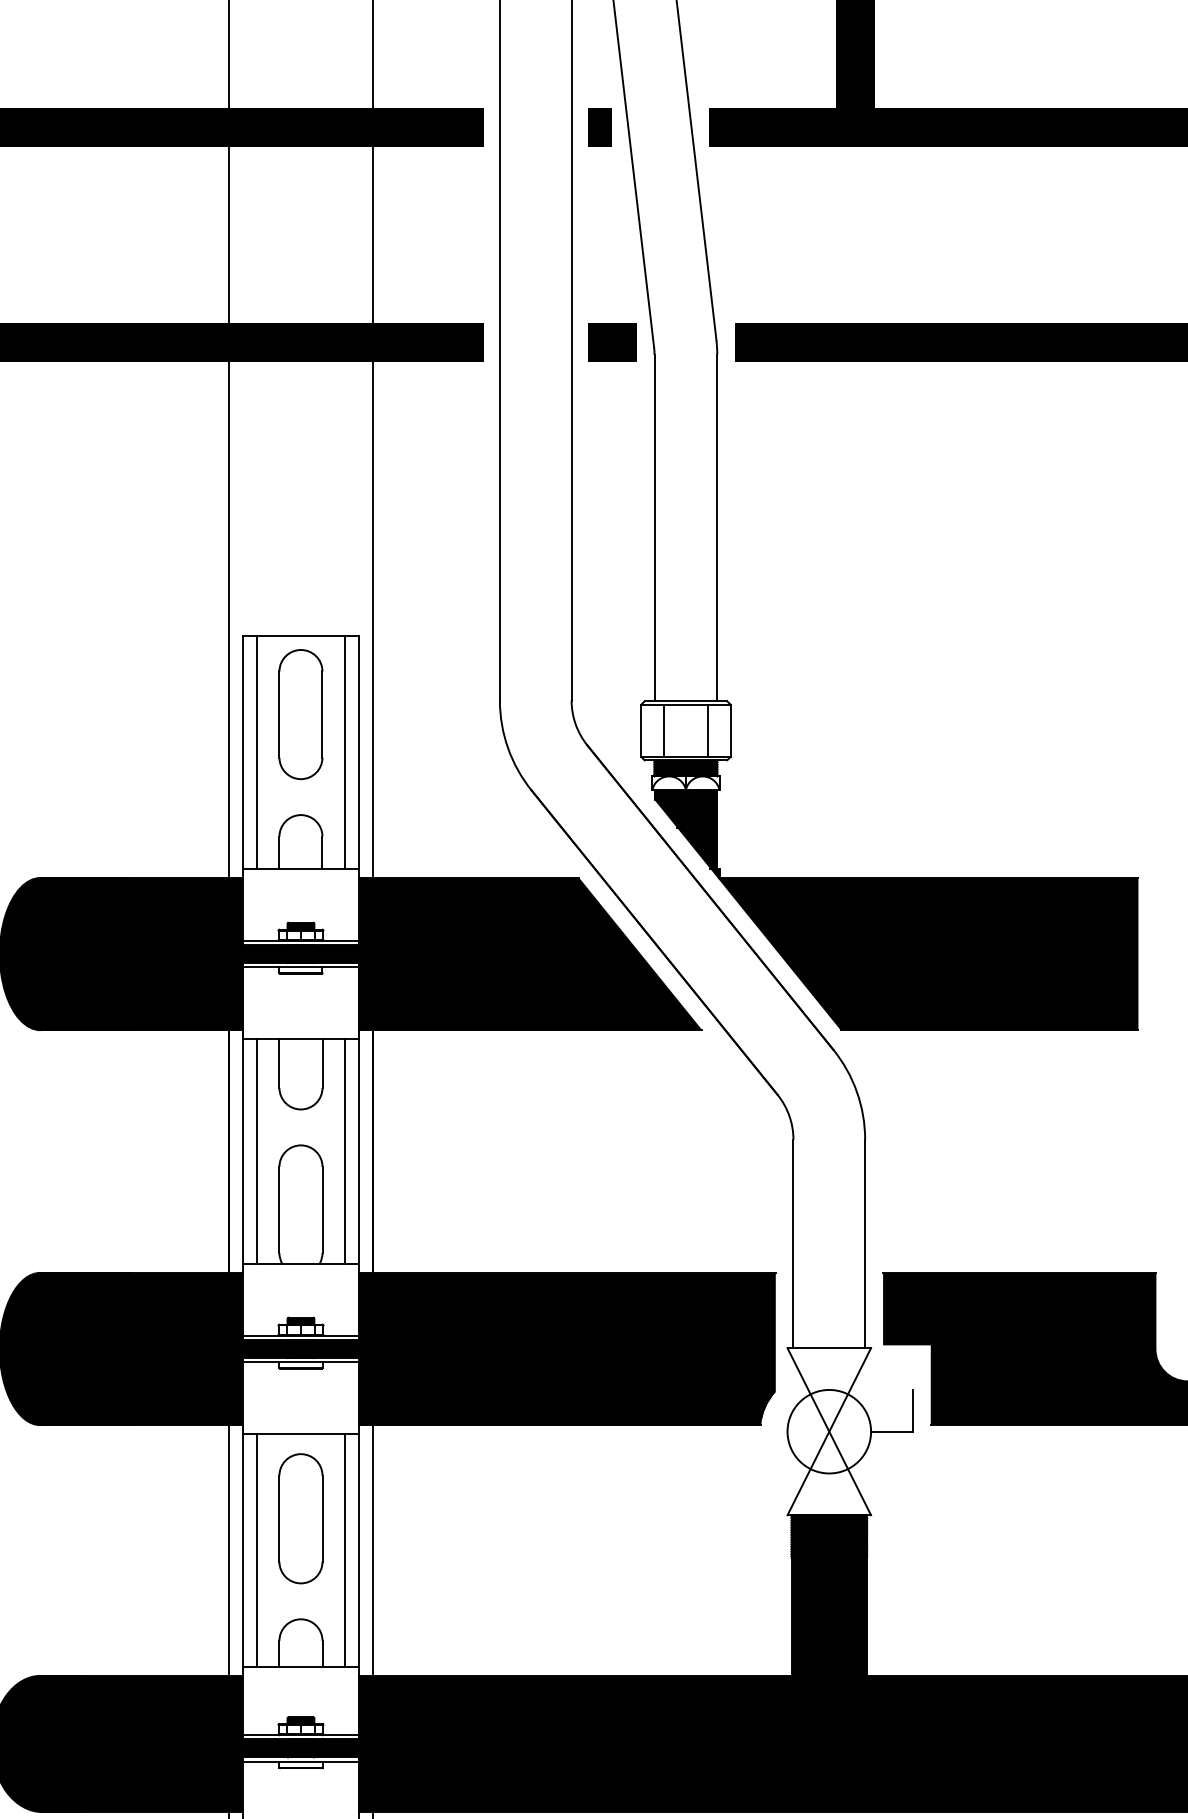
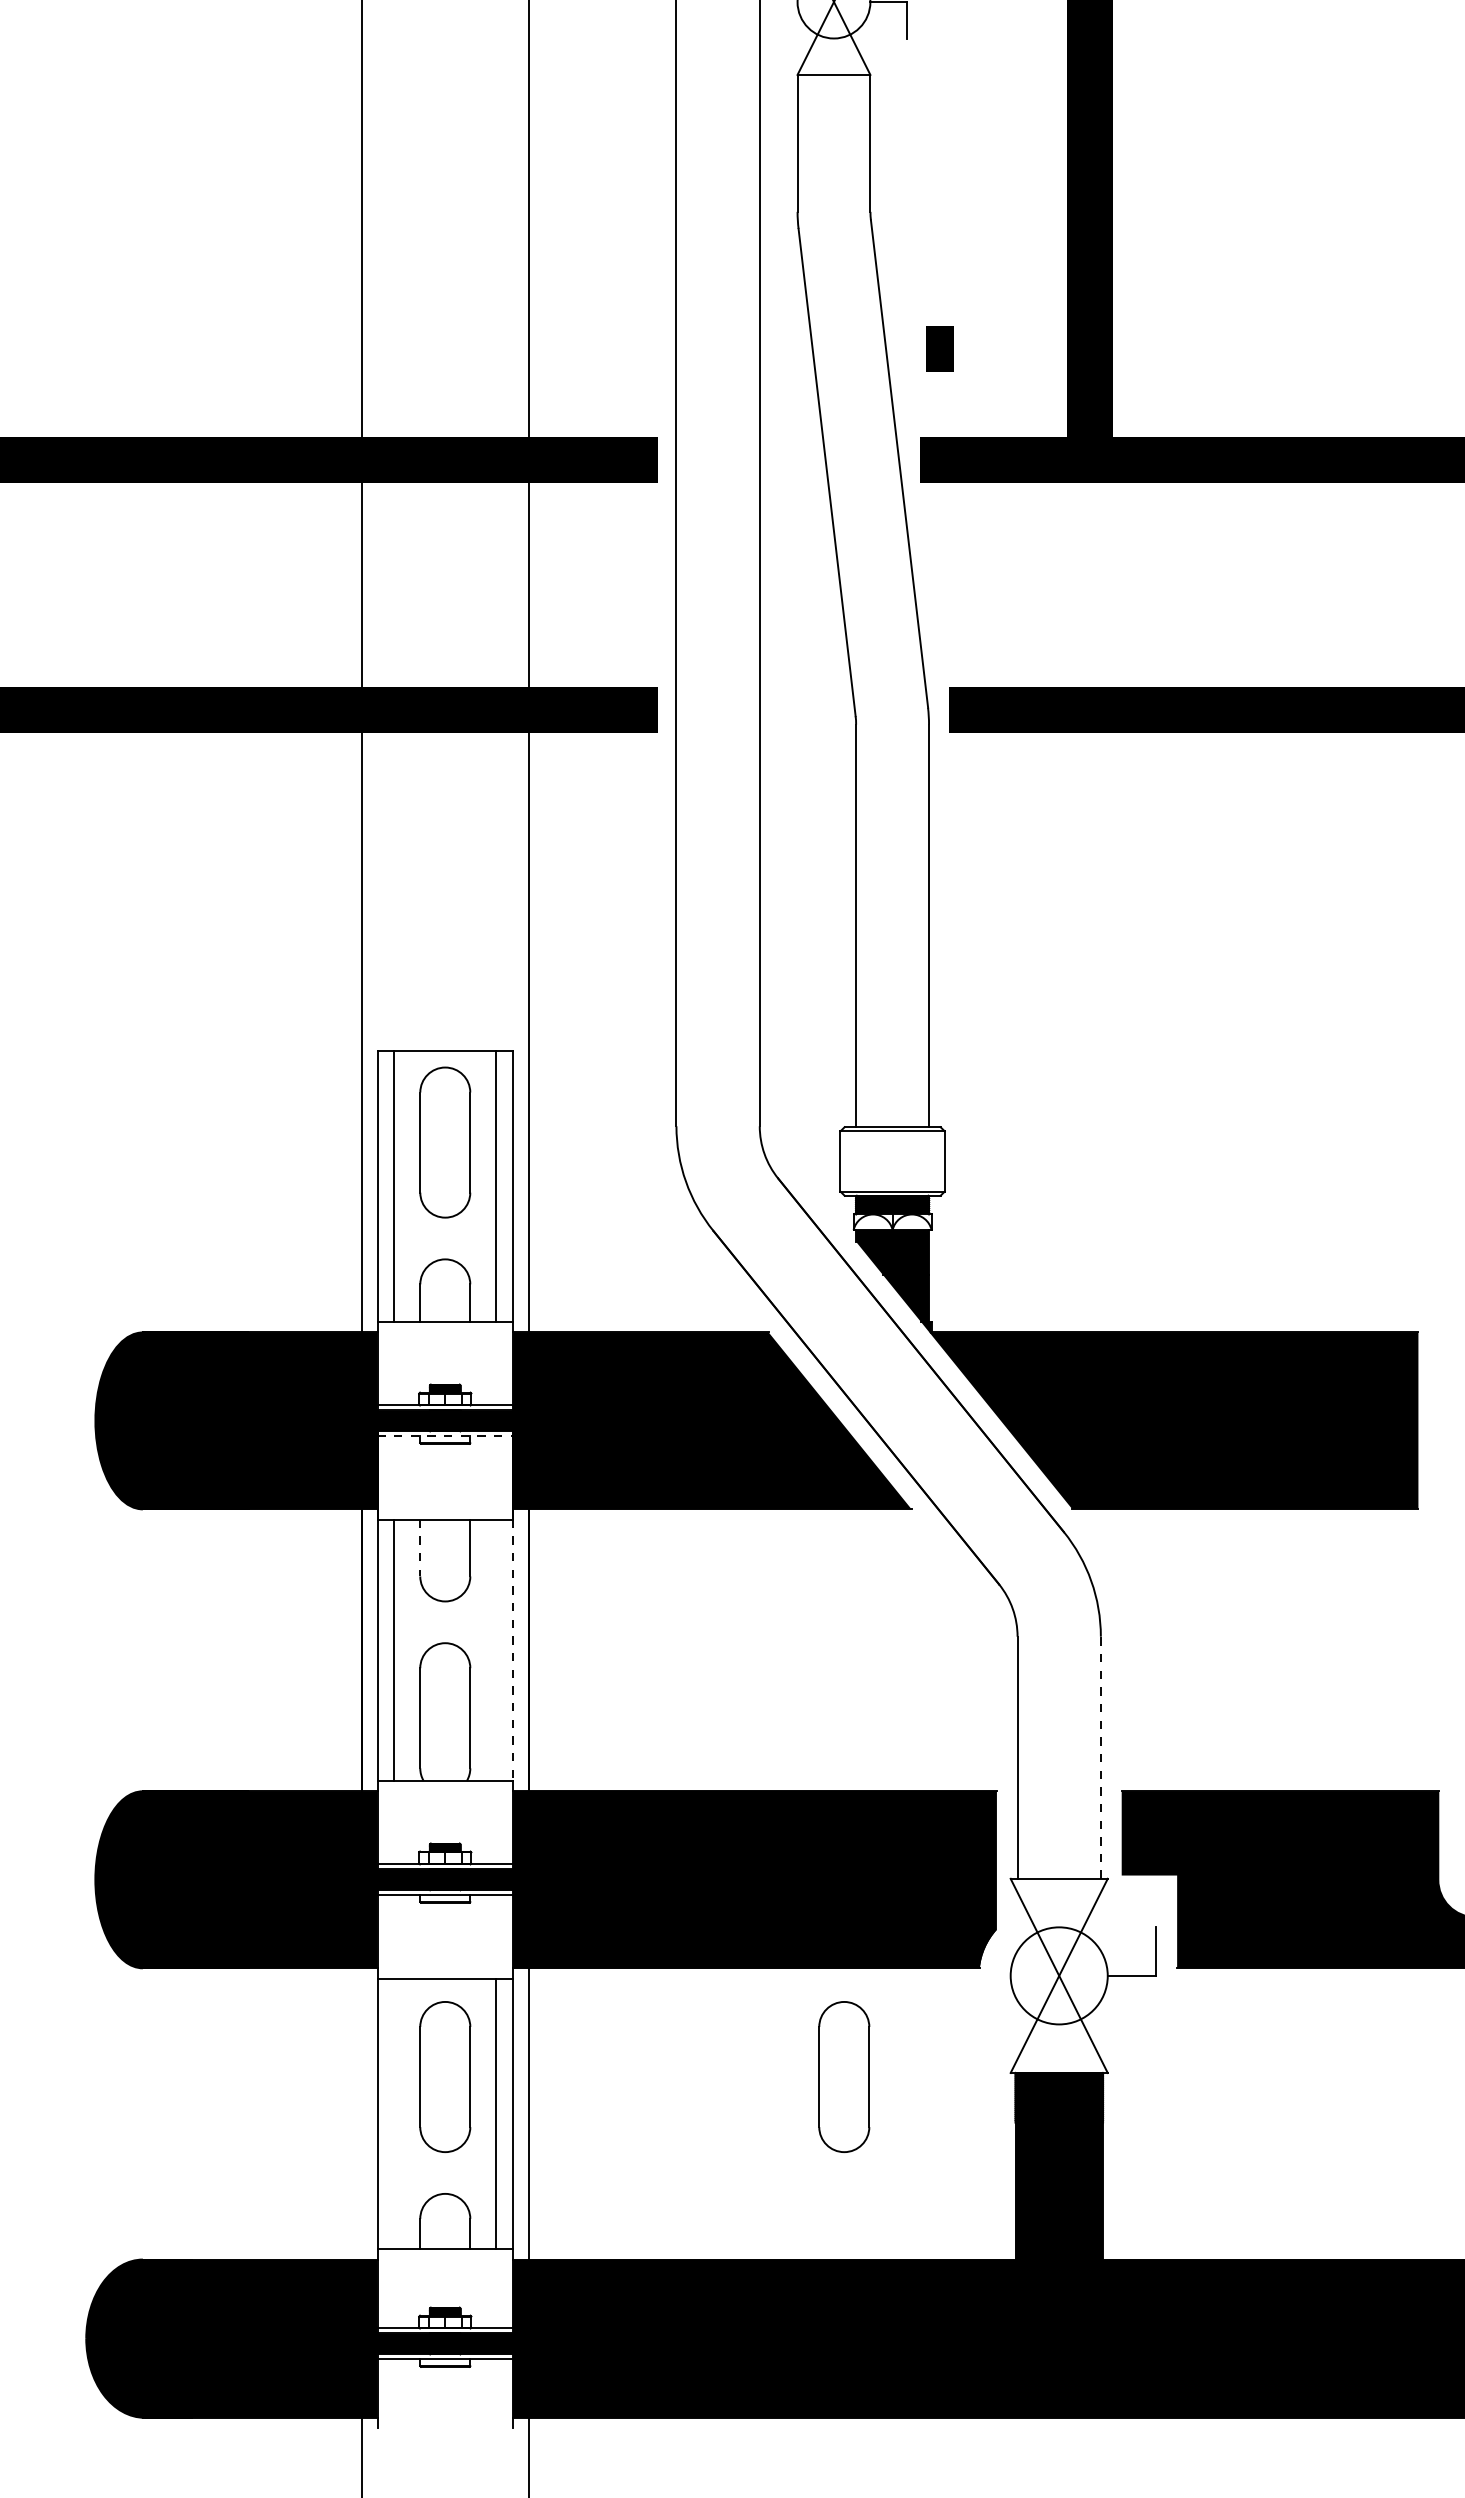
line: (599, 126) -> (939, 348), moved
line: (612, 341) -> (807, 709), removed
line: (663, 730) -> (866, 1161), removed
line: (708, 730) -> (918, 1161), removed
line: (301, 967) -> (445, 1436), solid -> dashed
line: (279, 1063) -> (420, 1548), solid -> dashed
line: (345, 1150) -> (496, 1649), removed
line: (359, 1151) -> (513, 1650), solid -> dashed
line: (864, 1243) -> (1100, 1757), solid -> dashed
part: (644, 1518) -> (844, 2076), added
line: (229, 1550) -> (362, 2113), removed
line: (257, 1550) -> (394, 2113), removed

